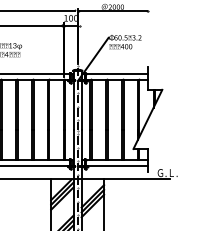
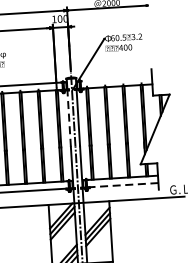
line: (114, 73) -> (113, 79), removed
line: (73, 105) -> (68, 118), solid -> dashed
line: (115, 166) -> (121, 185), solid -> dashed

